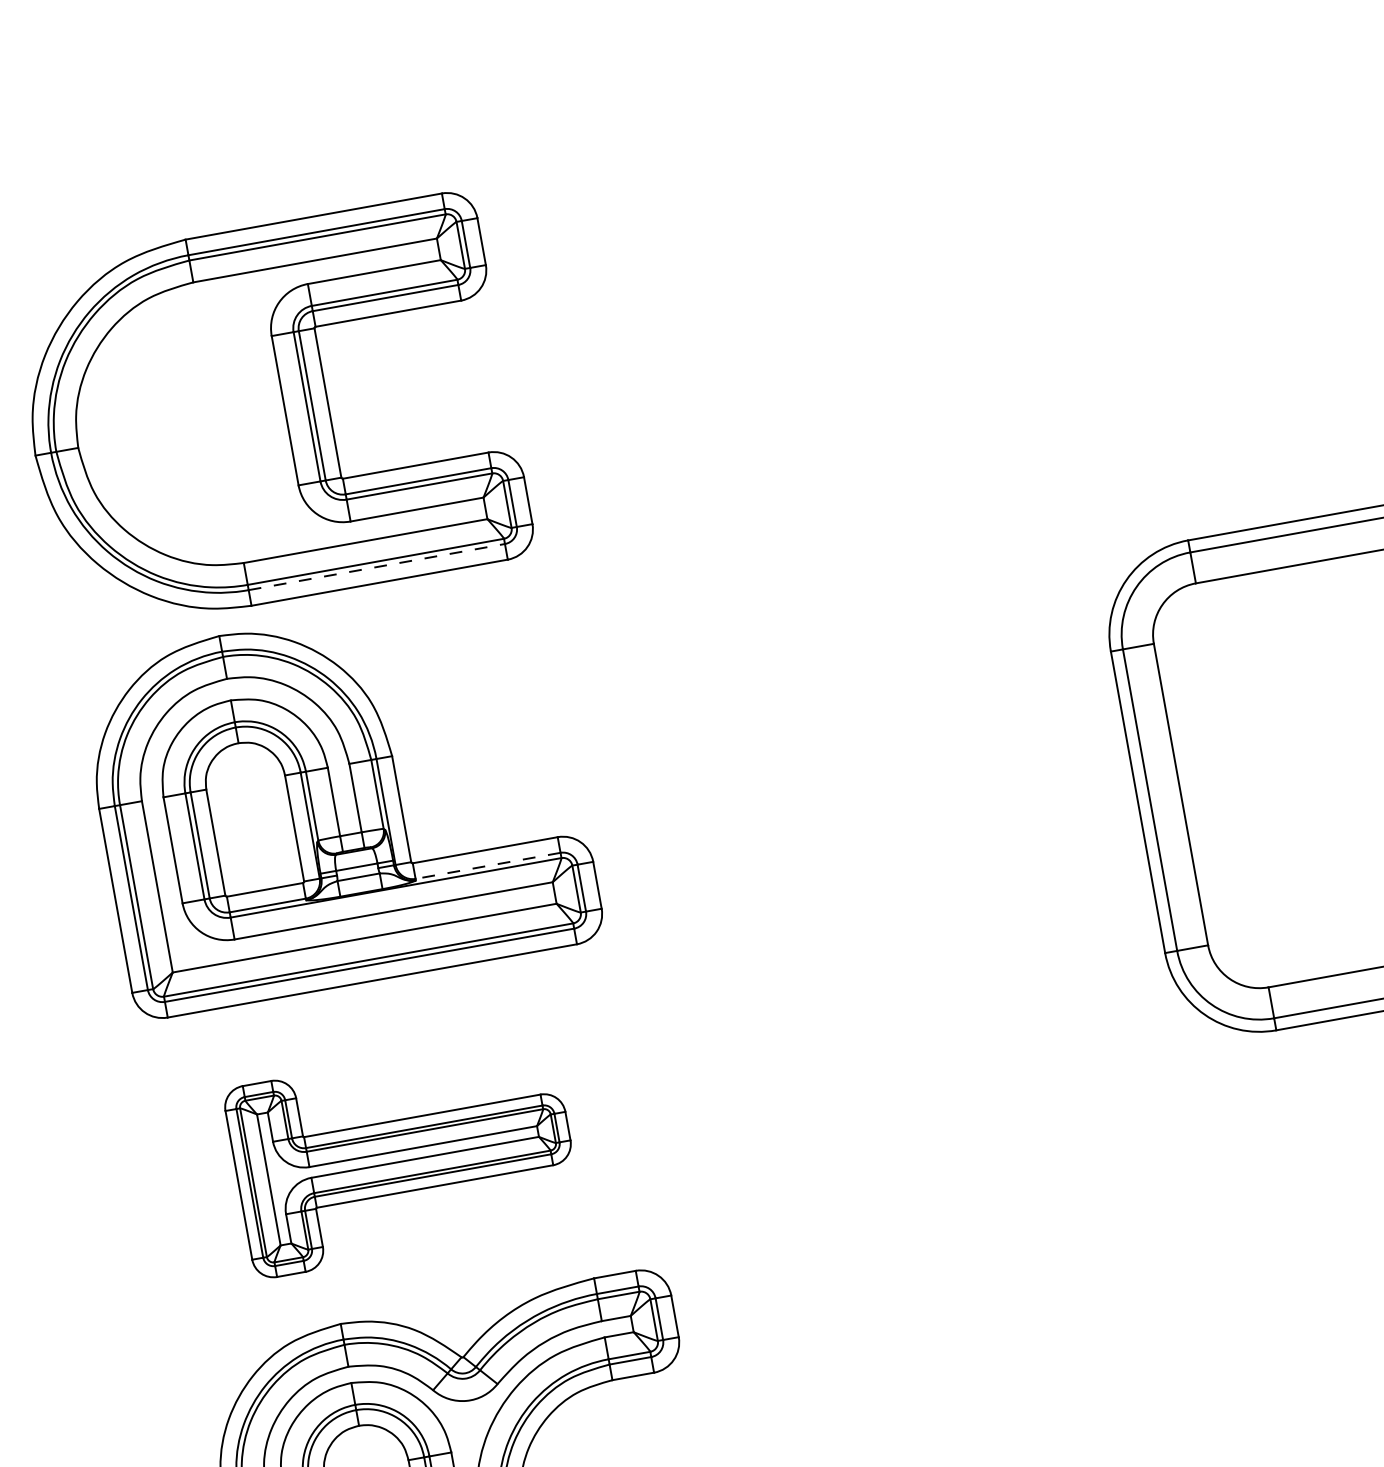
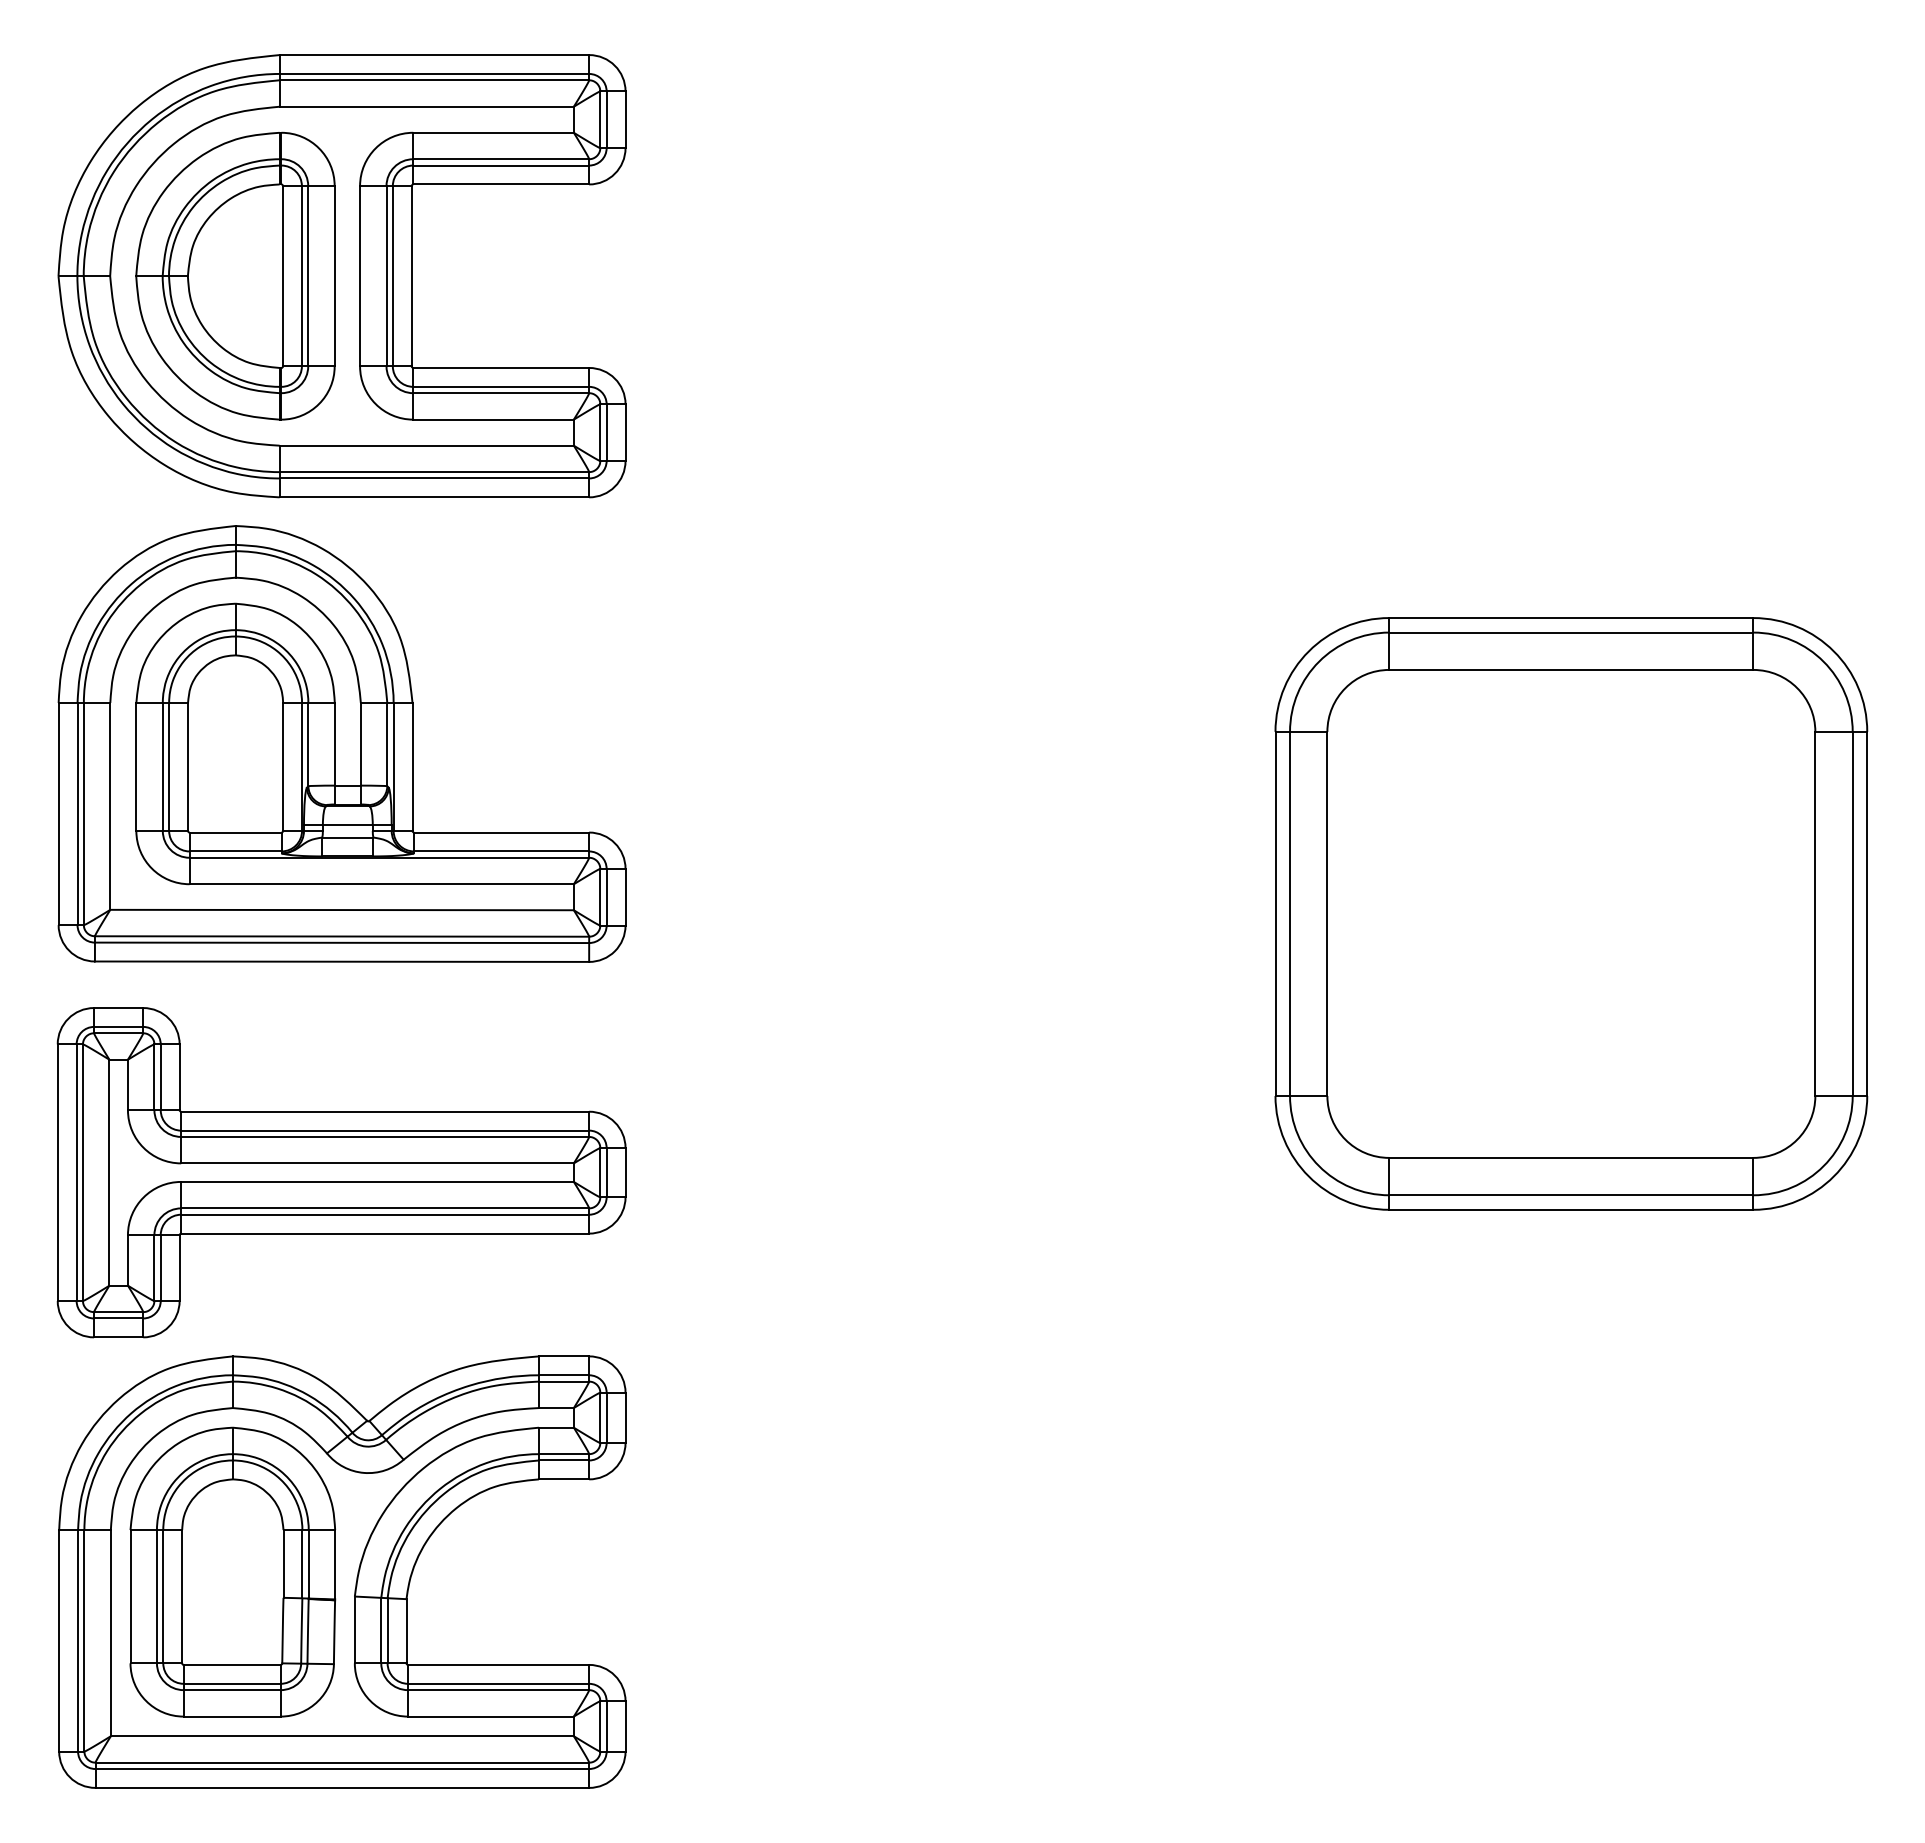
part: (181, 428) -> (235, 275), added
line: (376, 567) -> (434, 478), dashed -> solid
line: (487, 865) -> (501, 851), dashed -> solid
part: (403, 1155) -> (341, 1172), size x1.43

